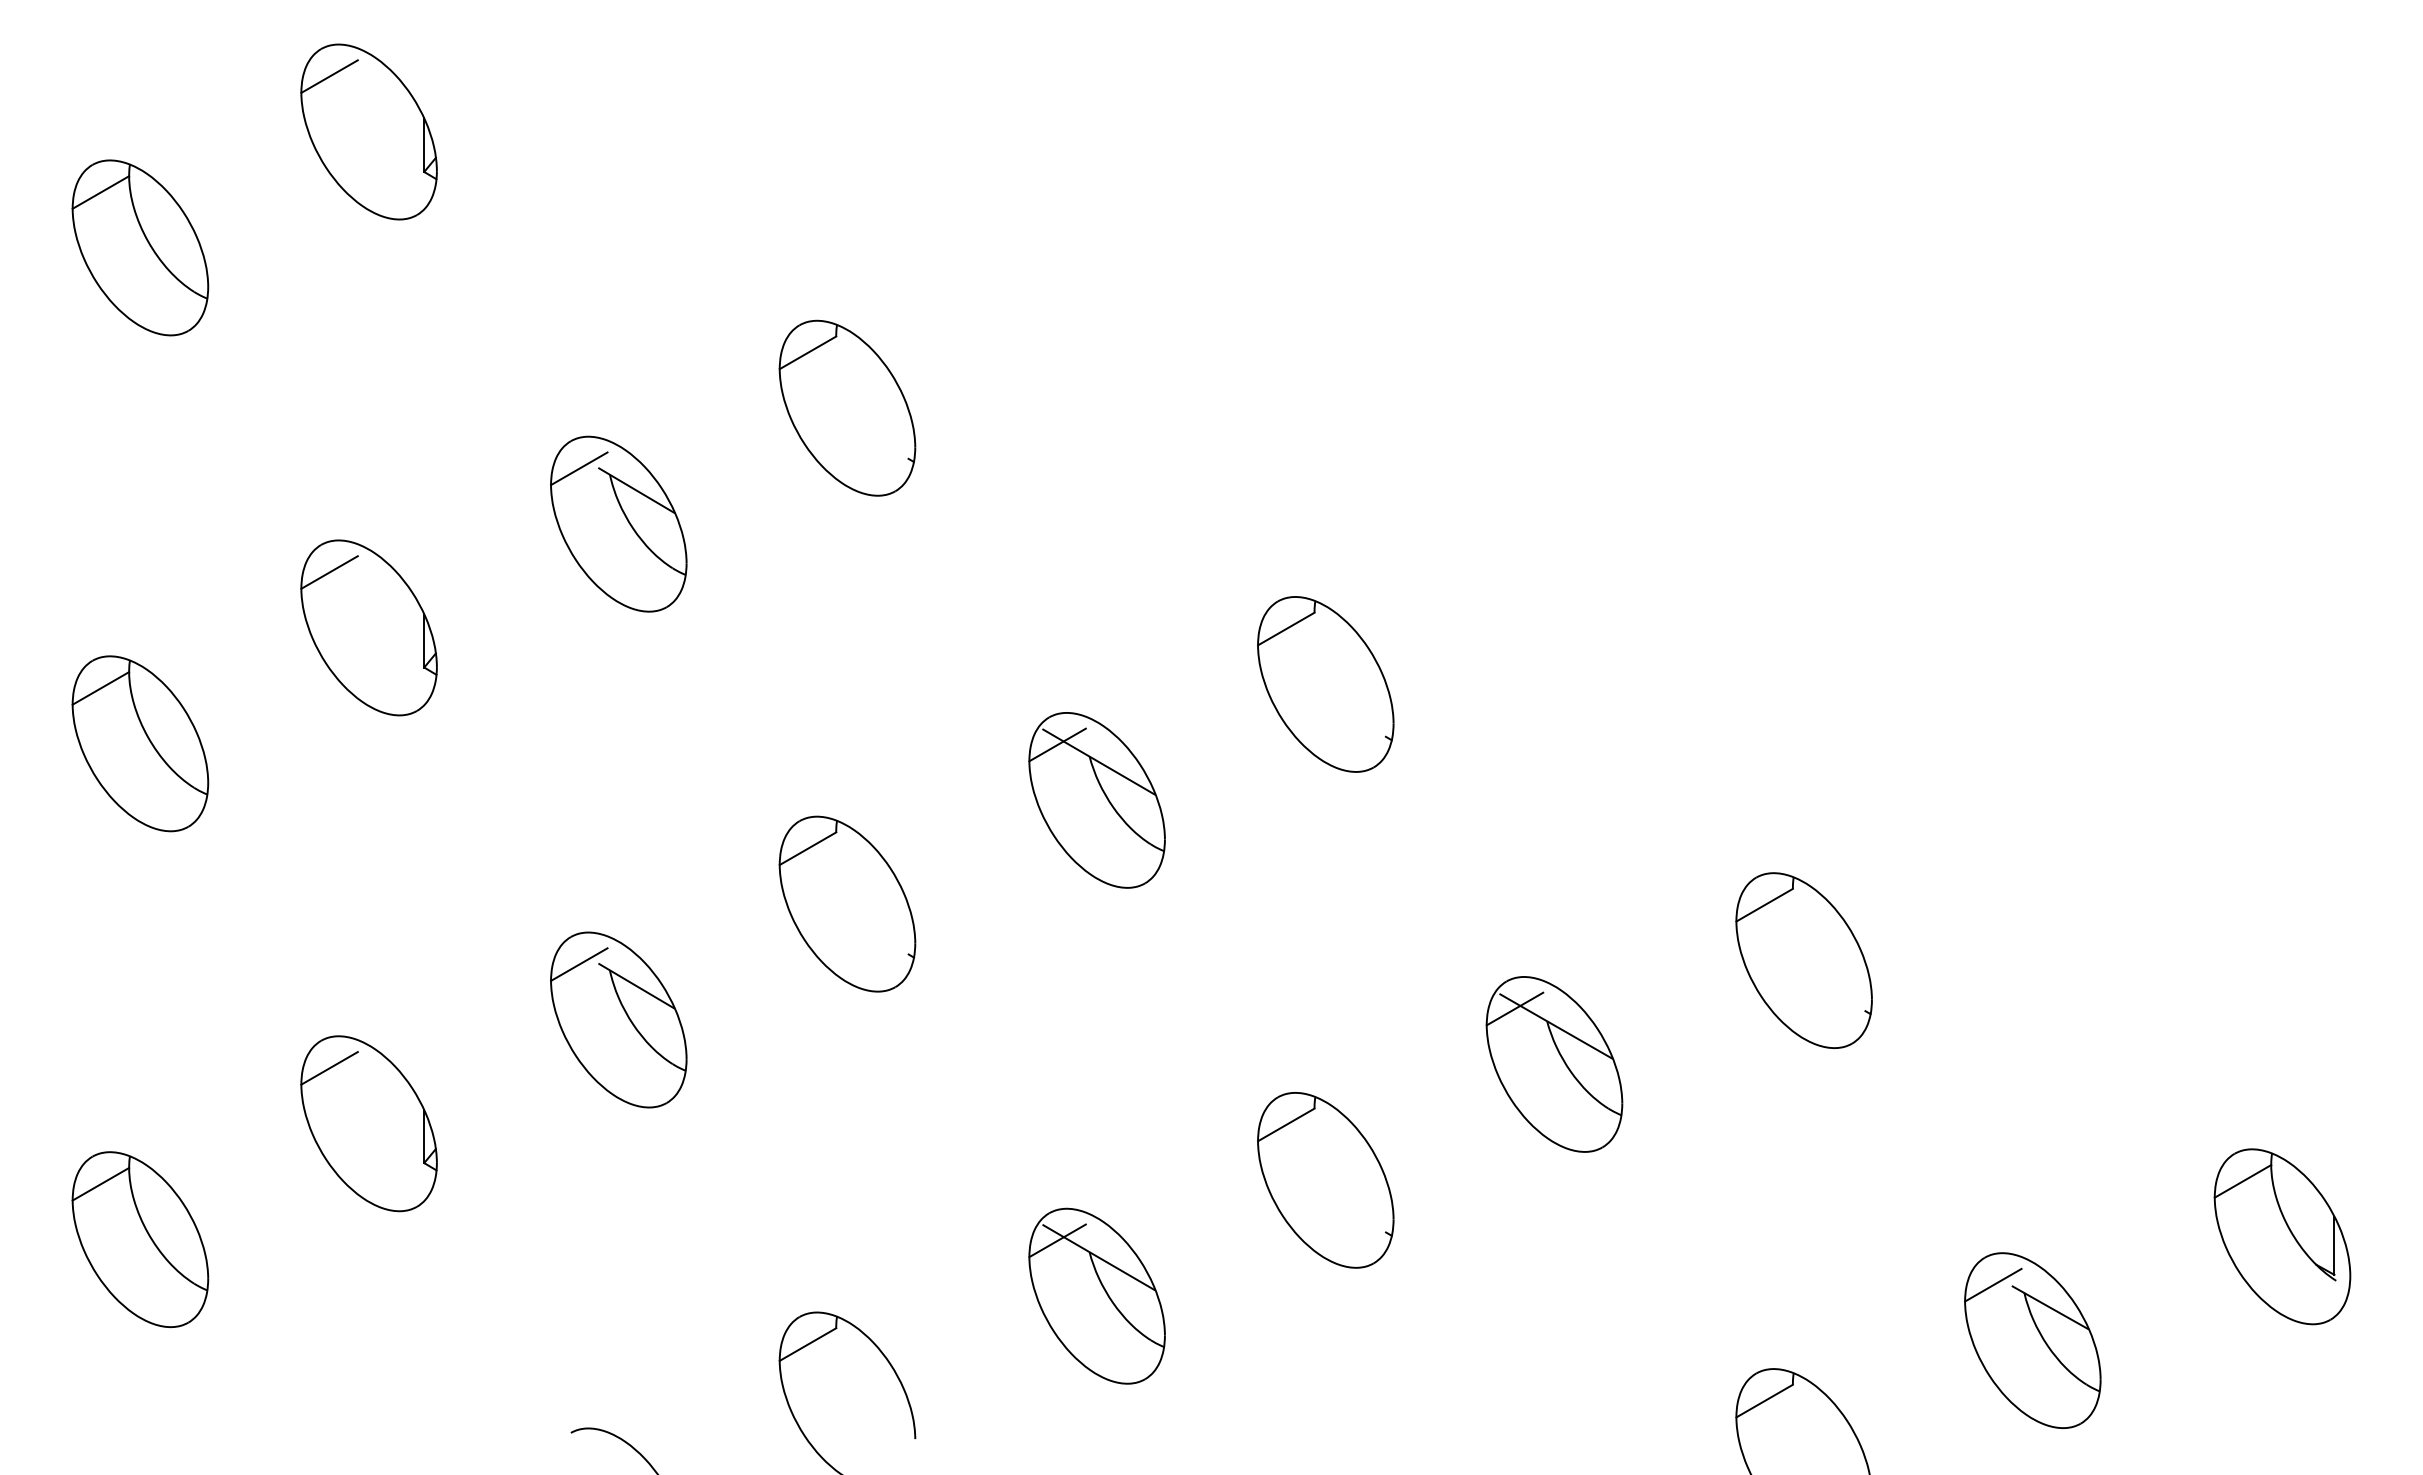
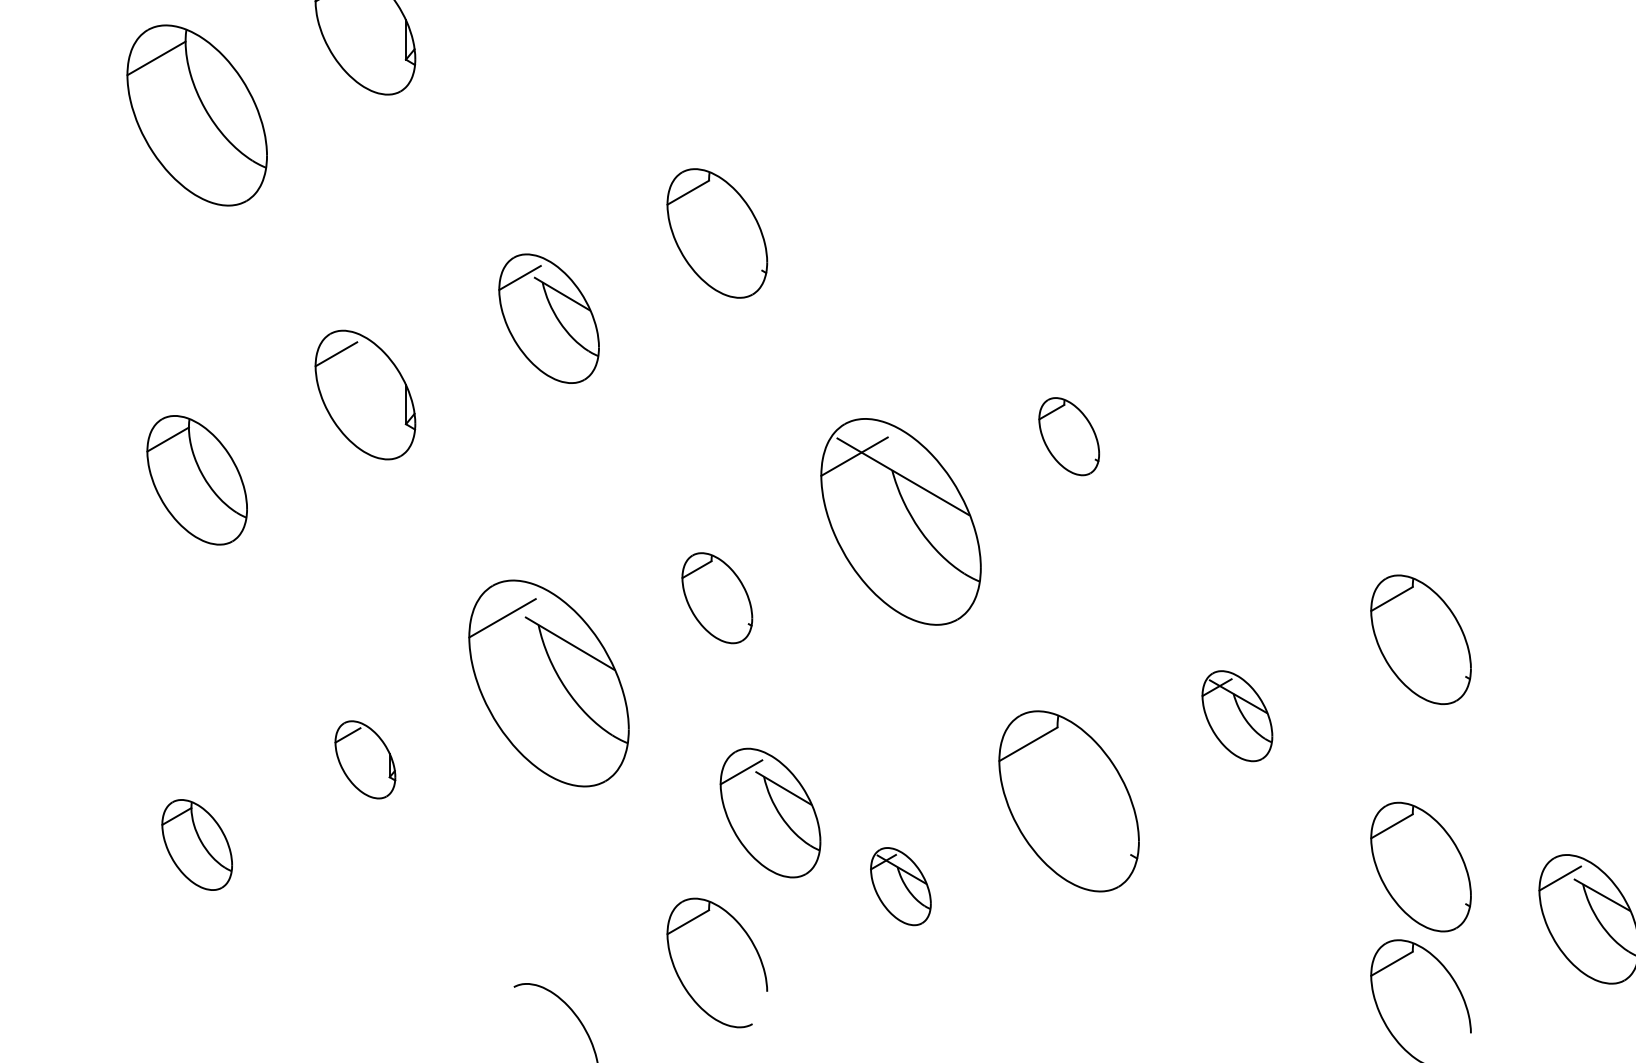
part: (140, 247) -> (197, 115), size x1.4
part: (1325, 684) -> (1068, 436), size x0.6
part: (1096, 800) -> (900, 522), size x1.6
part: (847, 903) -> (717, 597), size x0.7
part: (618, 1019) -> (548, 683), size x1.6
part: (1554, 1064) -> (1237, 716), size x0.7
part: (368, 1123) -> (365, 759), size x0.6
part: (1325, 1180) -> (1068, 801), size x1.4
part: (919, 1195) -> (770, 812), added
part: (140, 1239) -> (197, 844), size x0.7
part: (1803, 1269) -> (1420, 867), added
part: (1096, 1295) -> (900, 886), size x0.6

